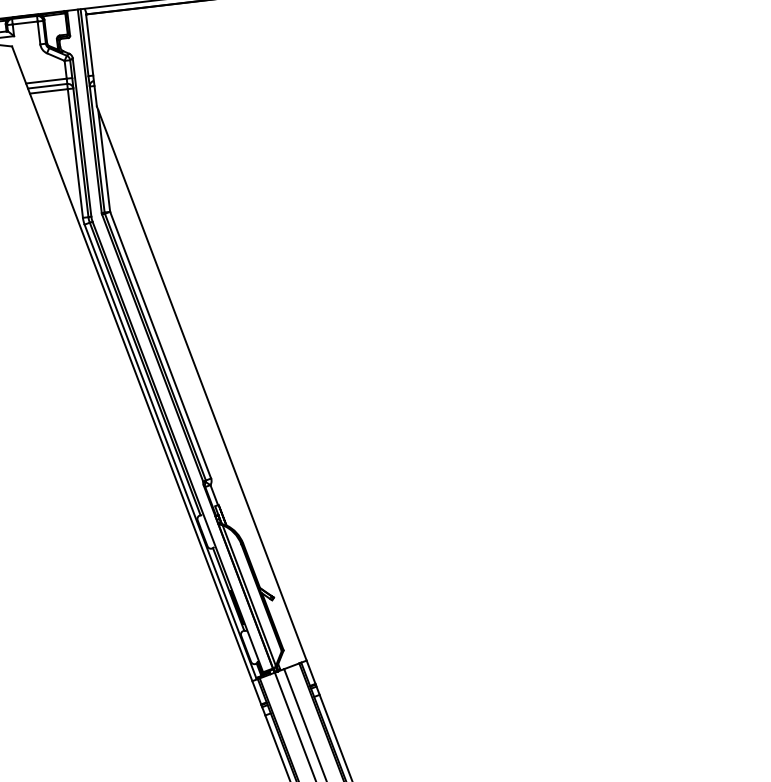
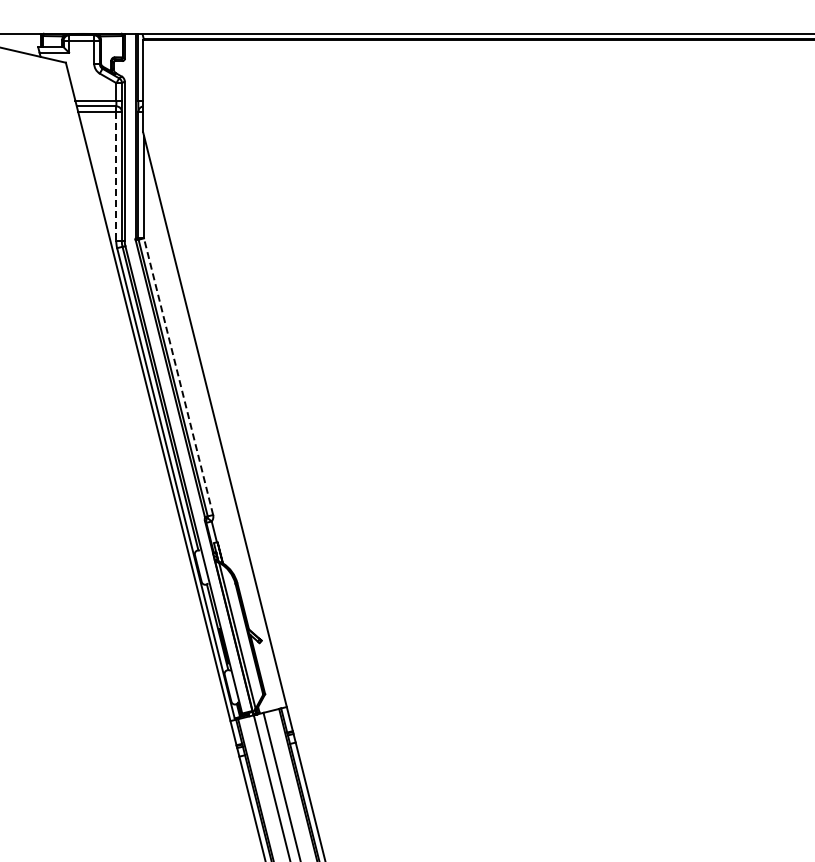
line: (75, 153) -> (116, 176), solid -> dashed
line: (160, 344) -> (178, 376), solid -> dashed

